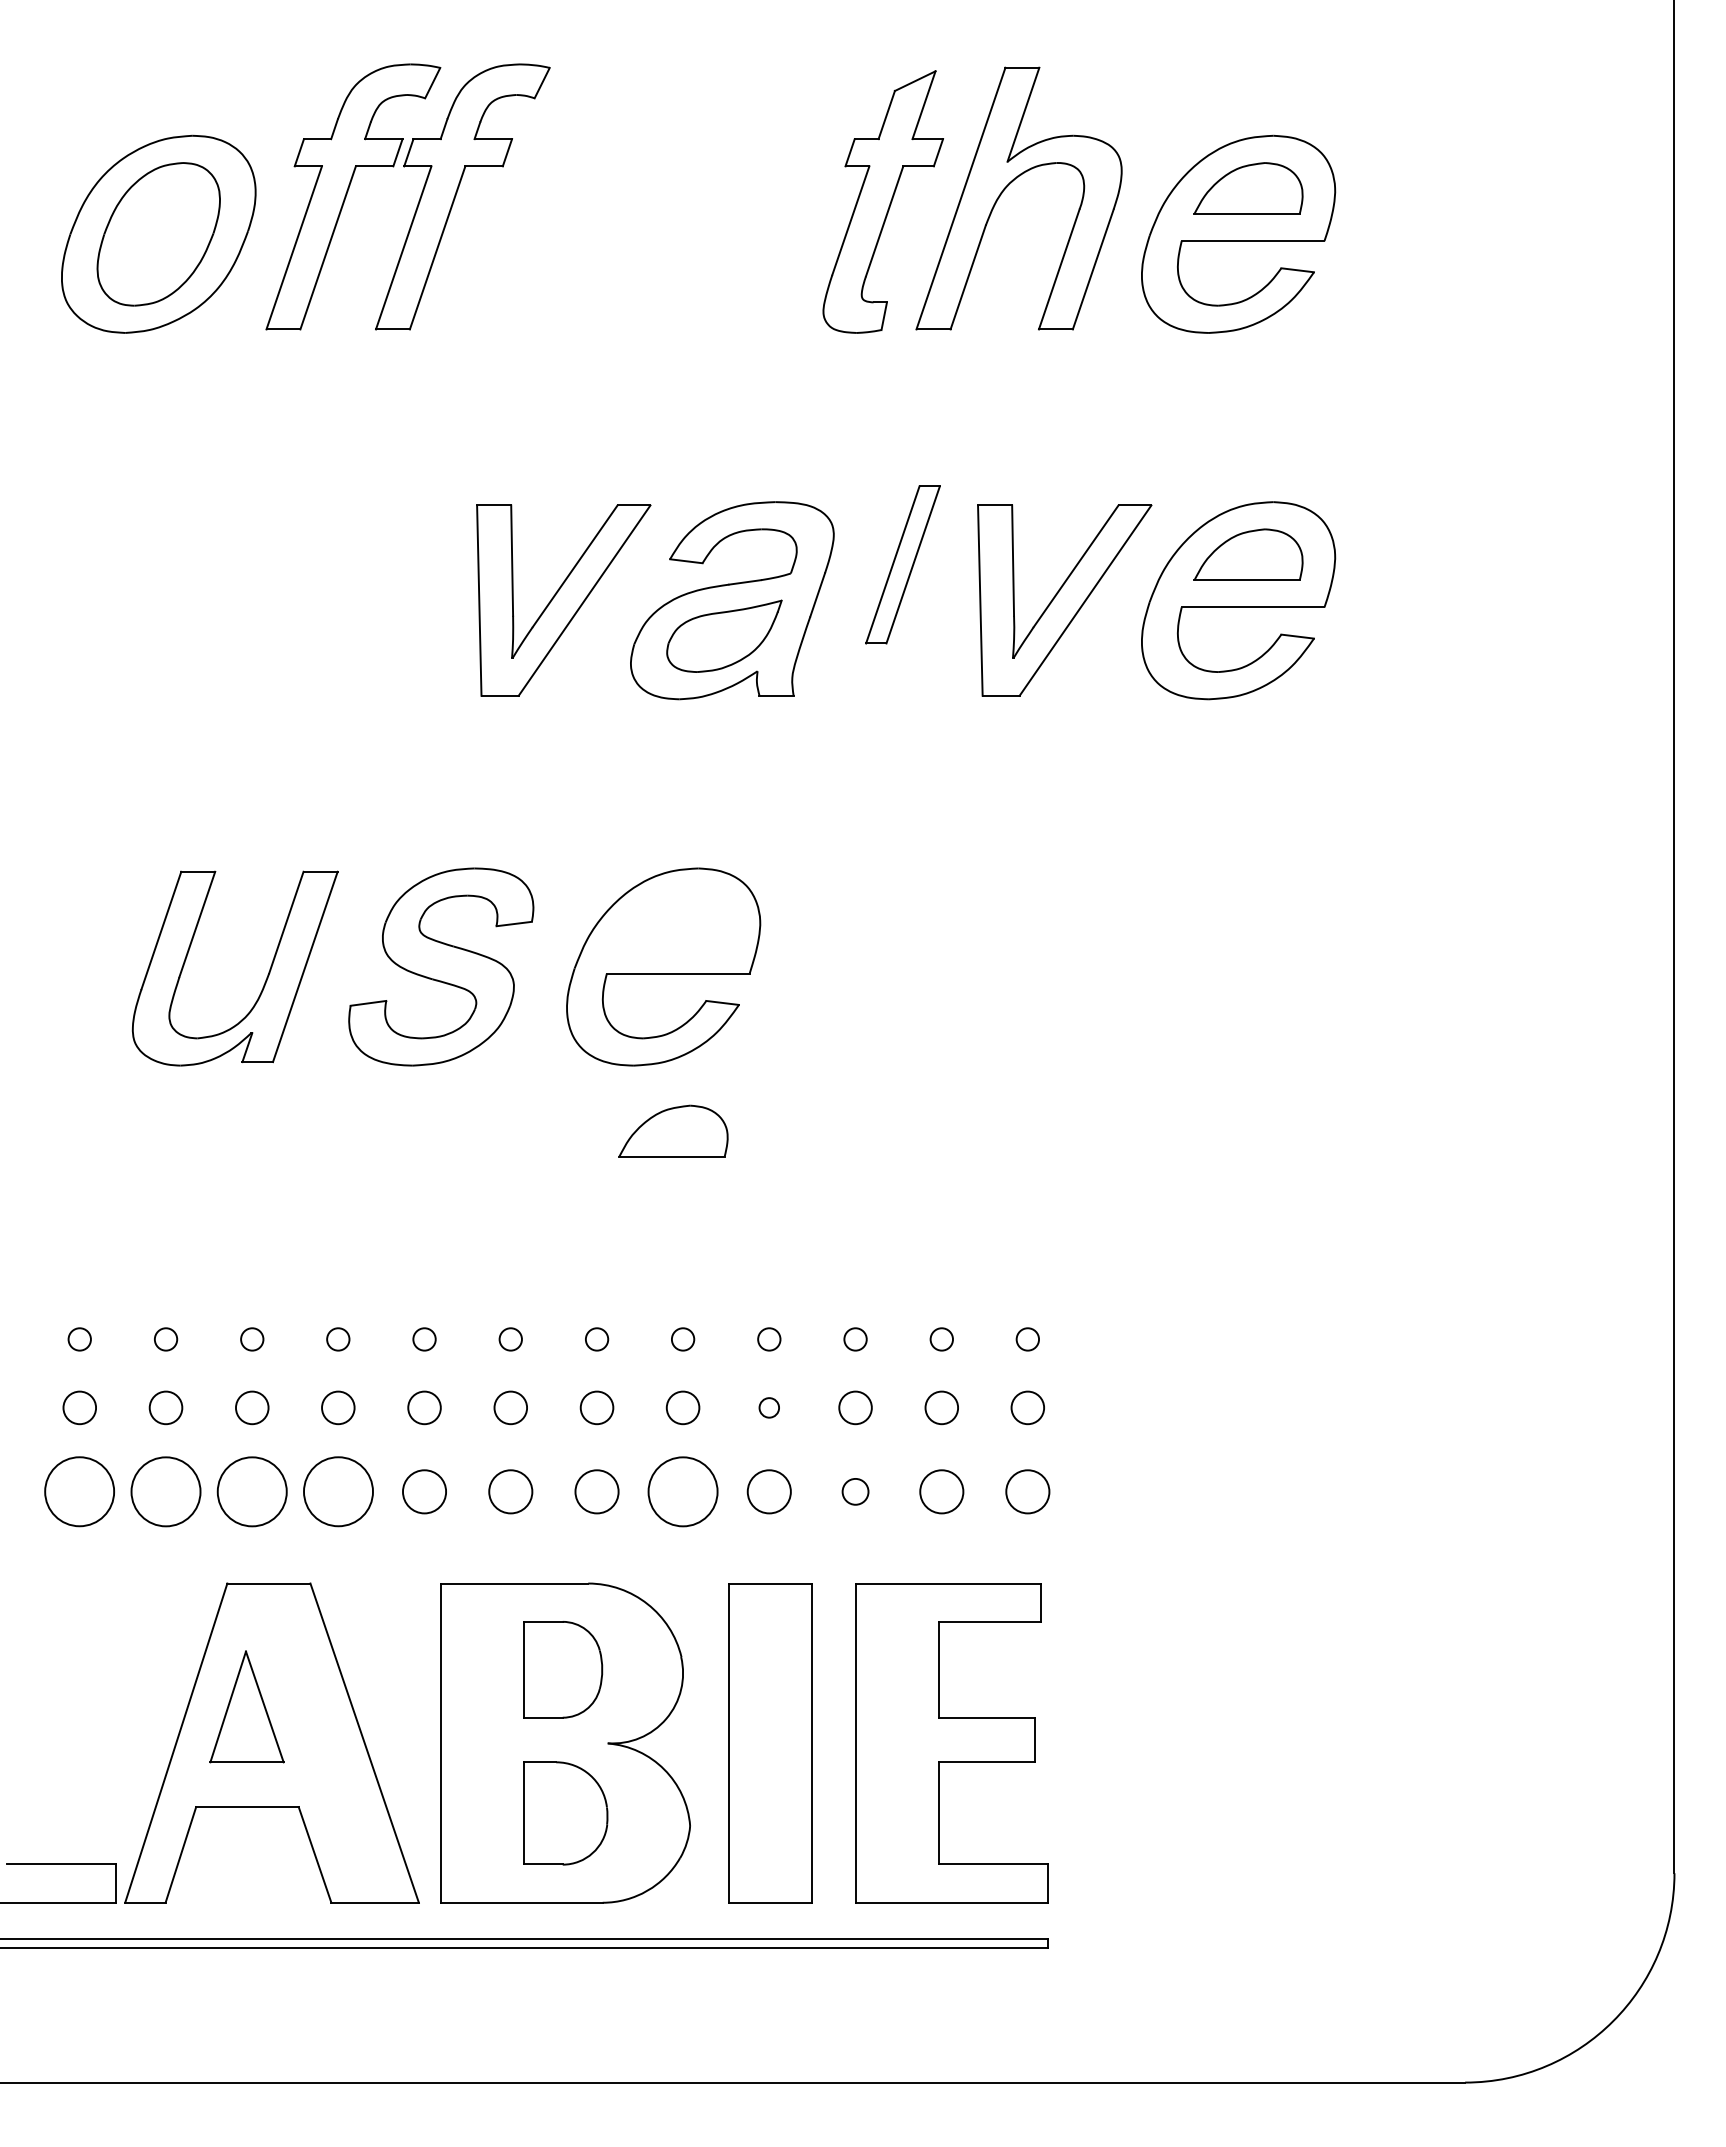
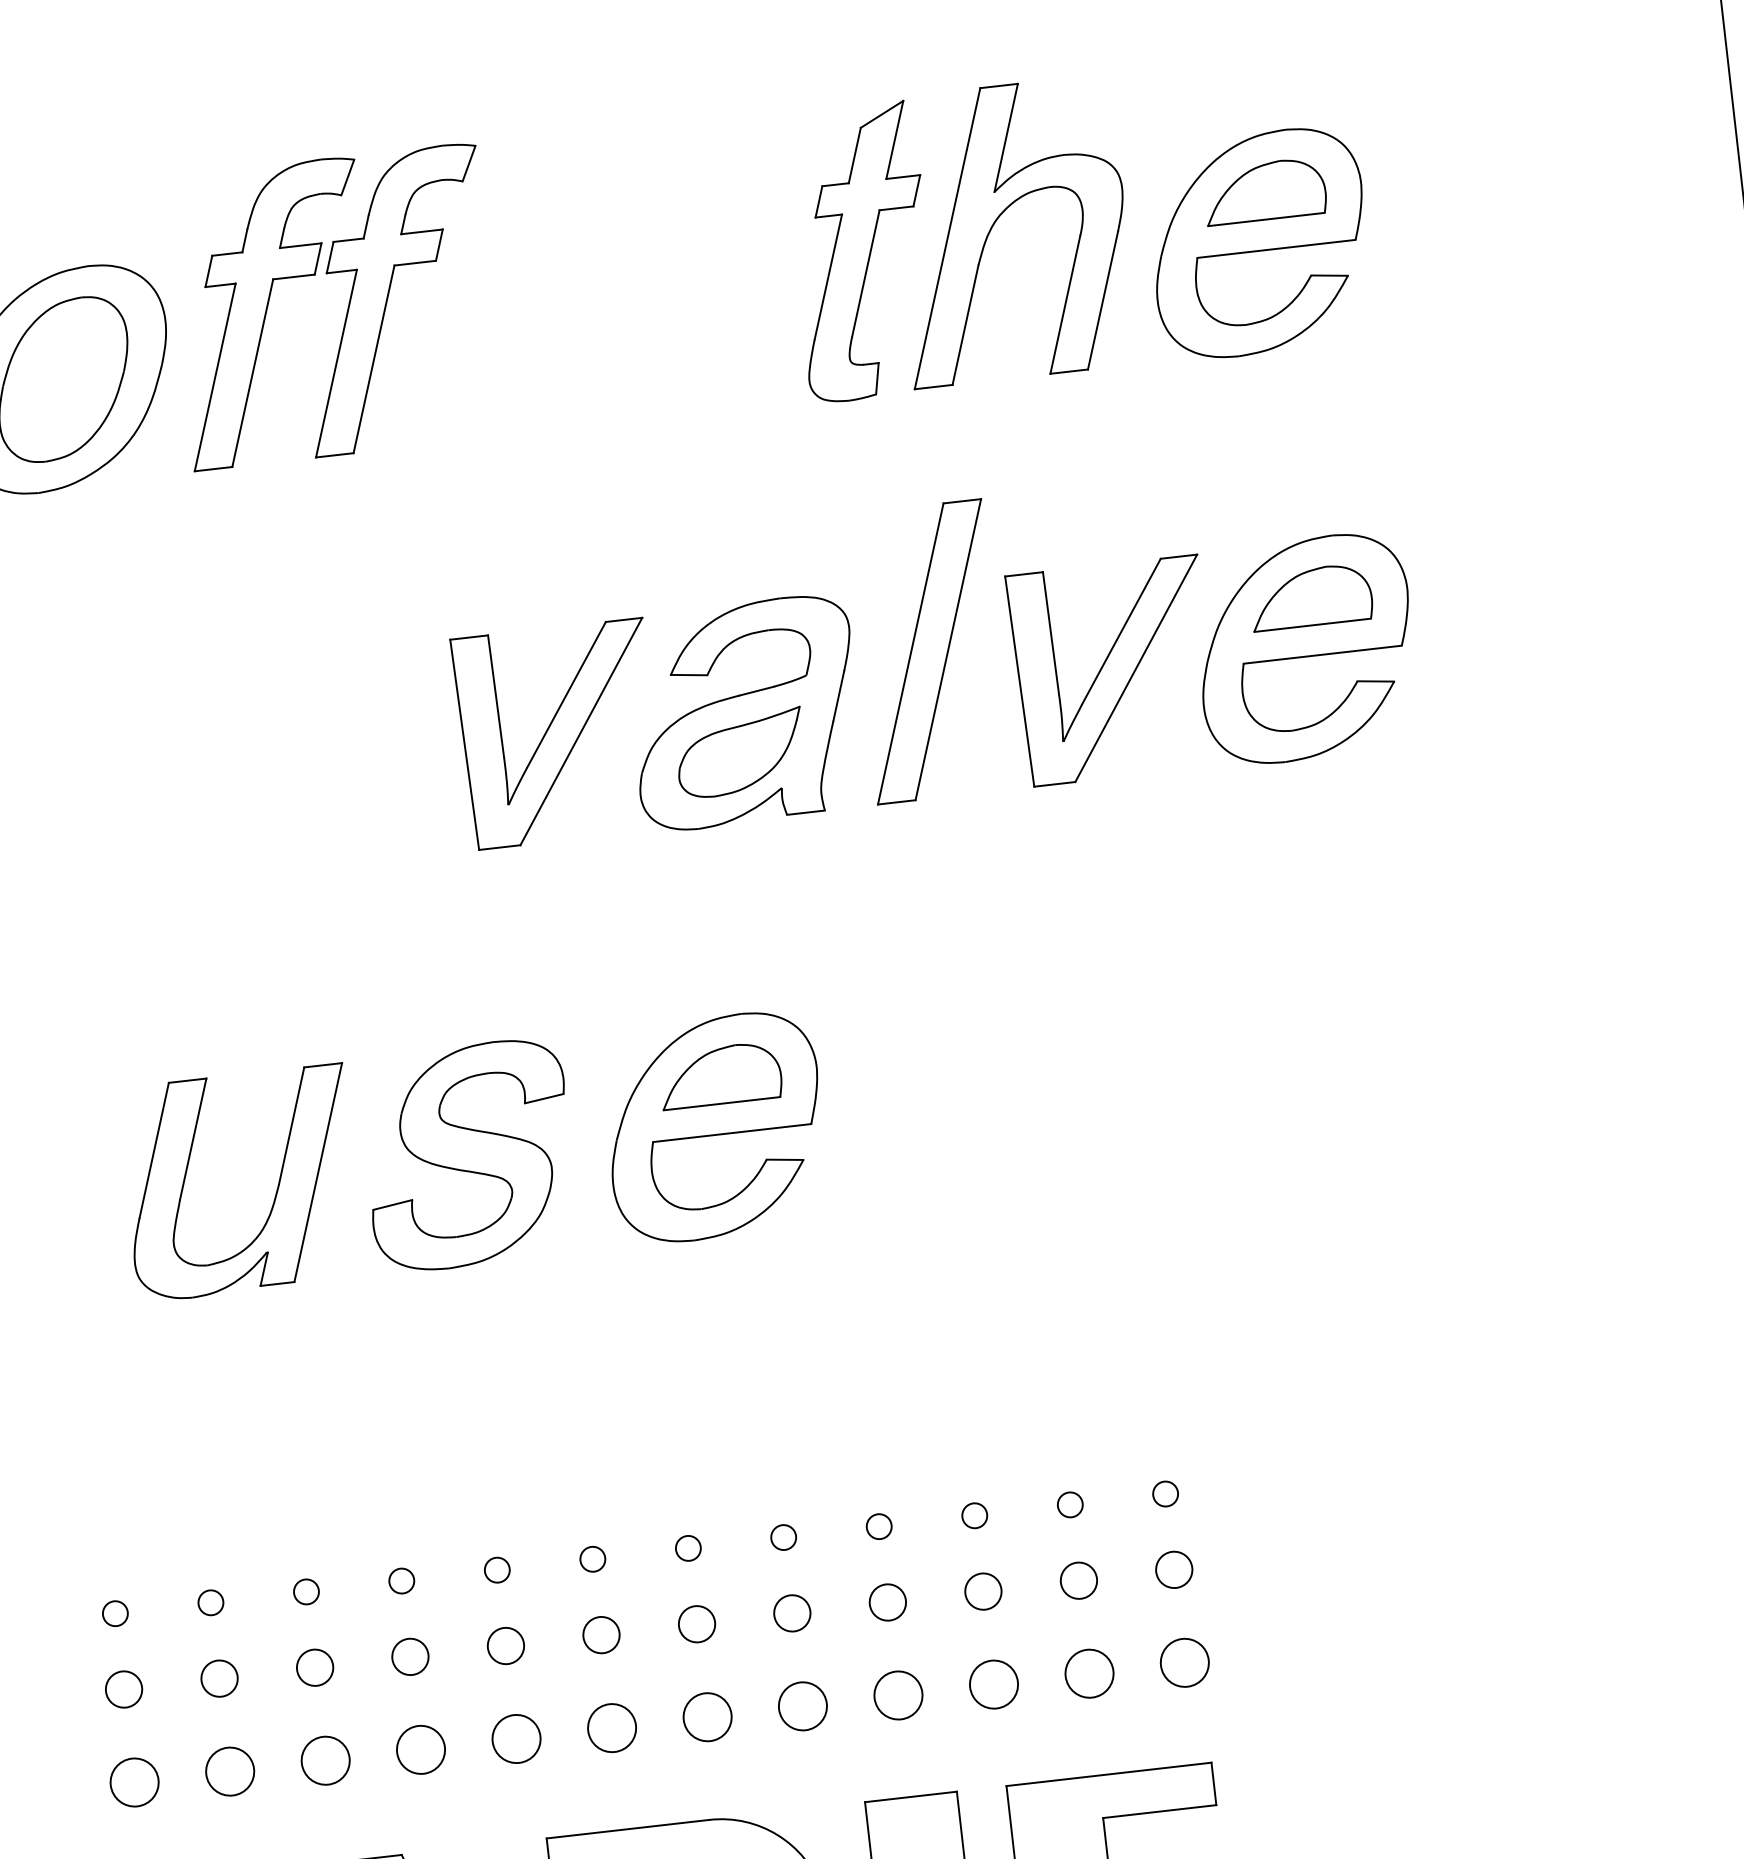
part: (902, 564) -> (928, 651), size x1.67
part: (673, 1130) -> (720, 1074), moved
circle: (769, 1407) -> (888, 1602), size x1.67
circle: (79, 1491) -> (134, 1782), size x0.62
circle: (165, 1491) -> (229, 1771), size x0.62
circle: (251, 1491) -> (324, 1760), size x0.62
circle: (337, 1491) -> (420, 1749), size x0.62
circle: (682, 1491) -> (802, 1706), size x0.62
circle: (855, 1491) -> (993, 1684), size x1.67

